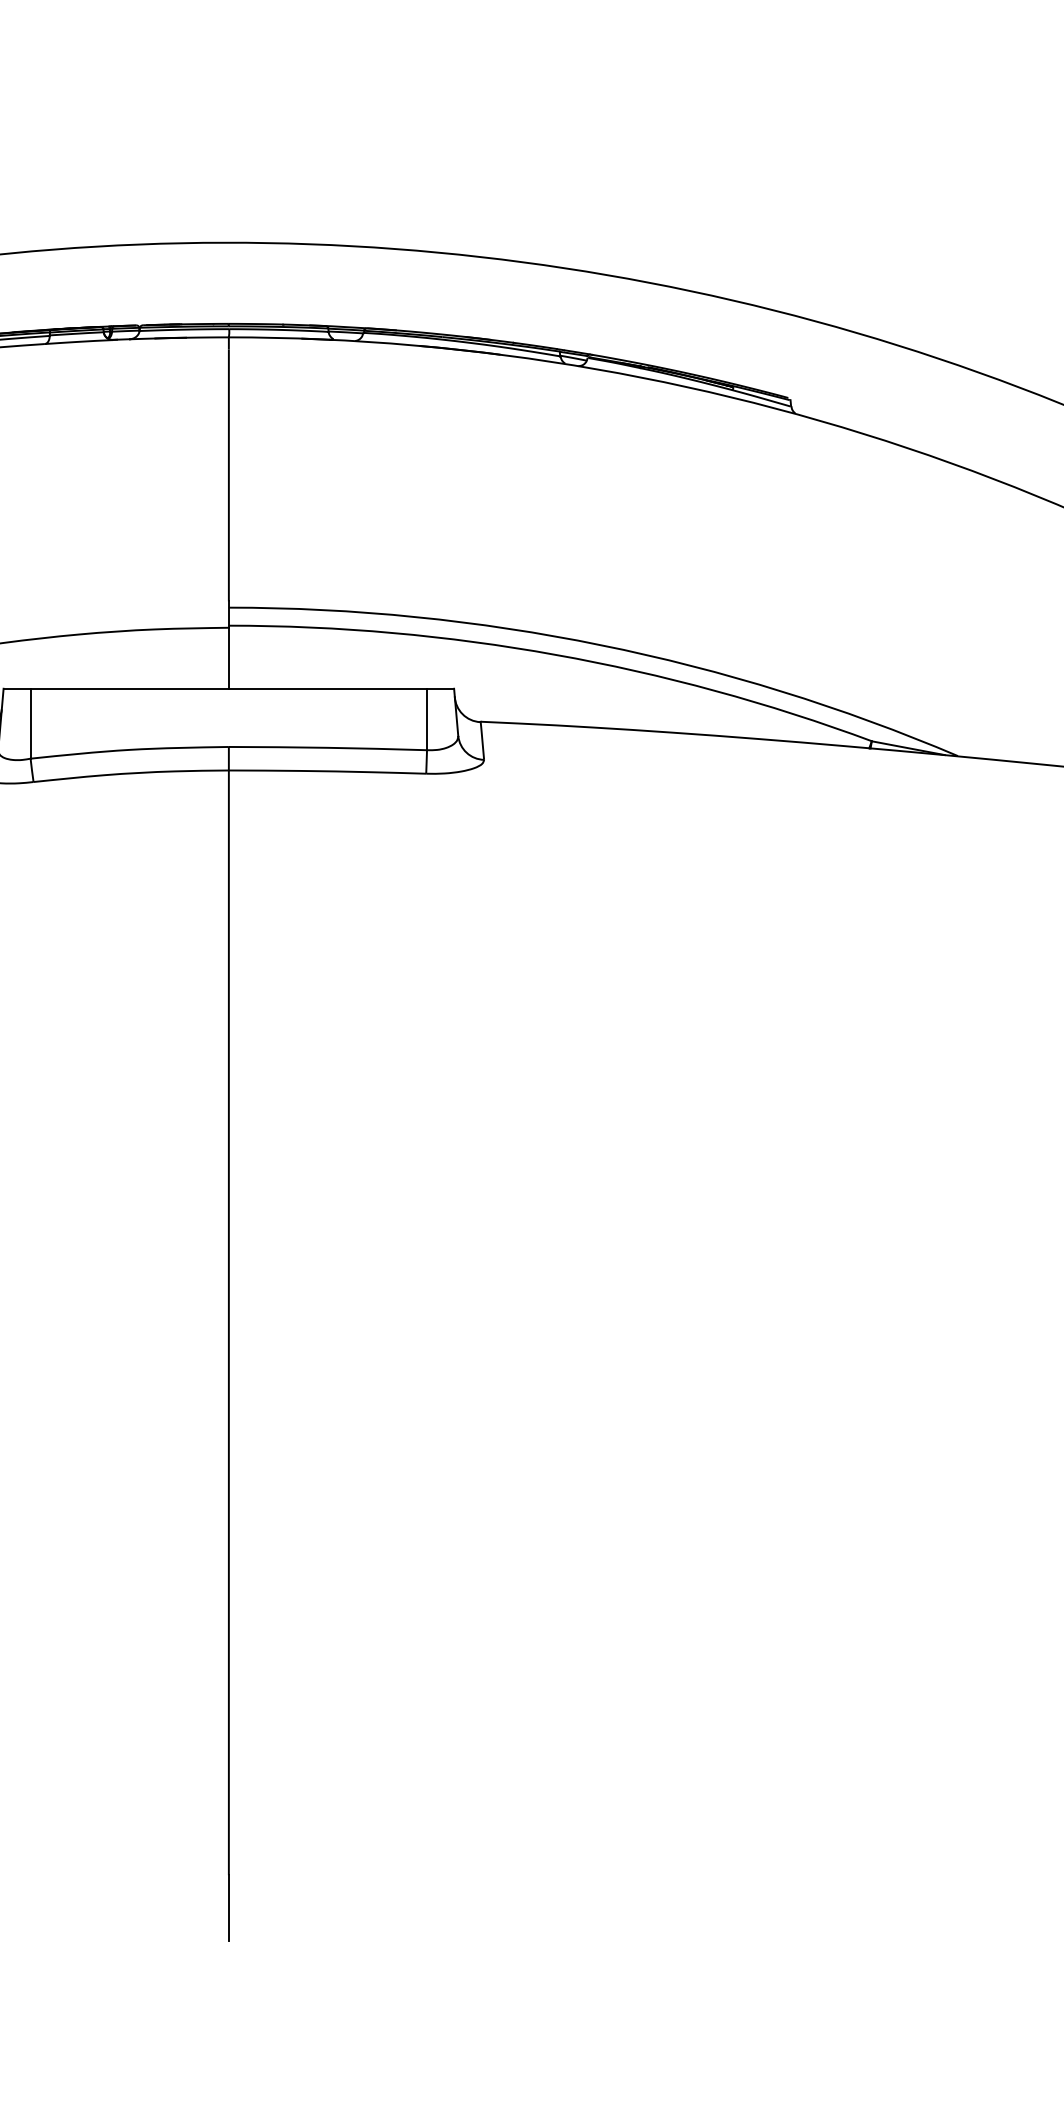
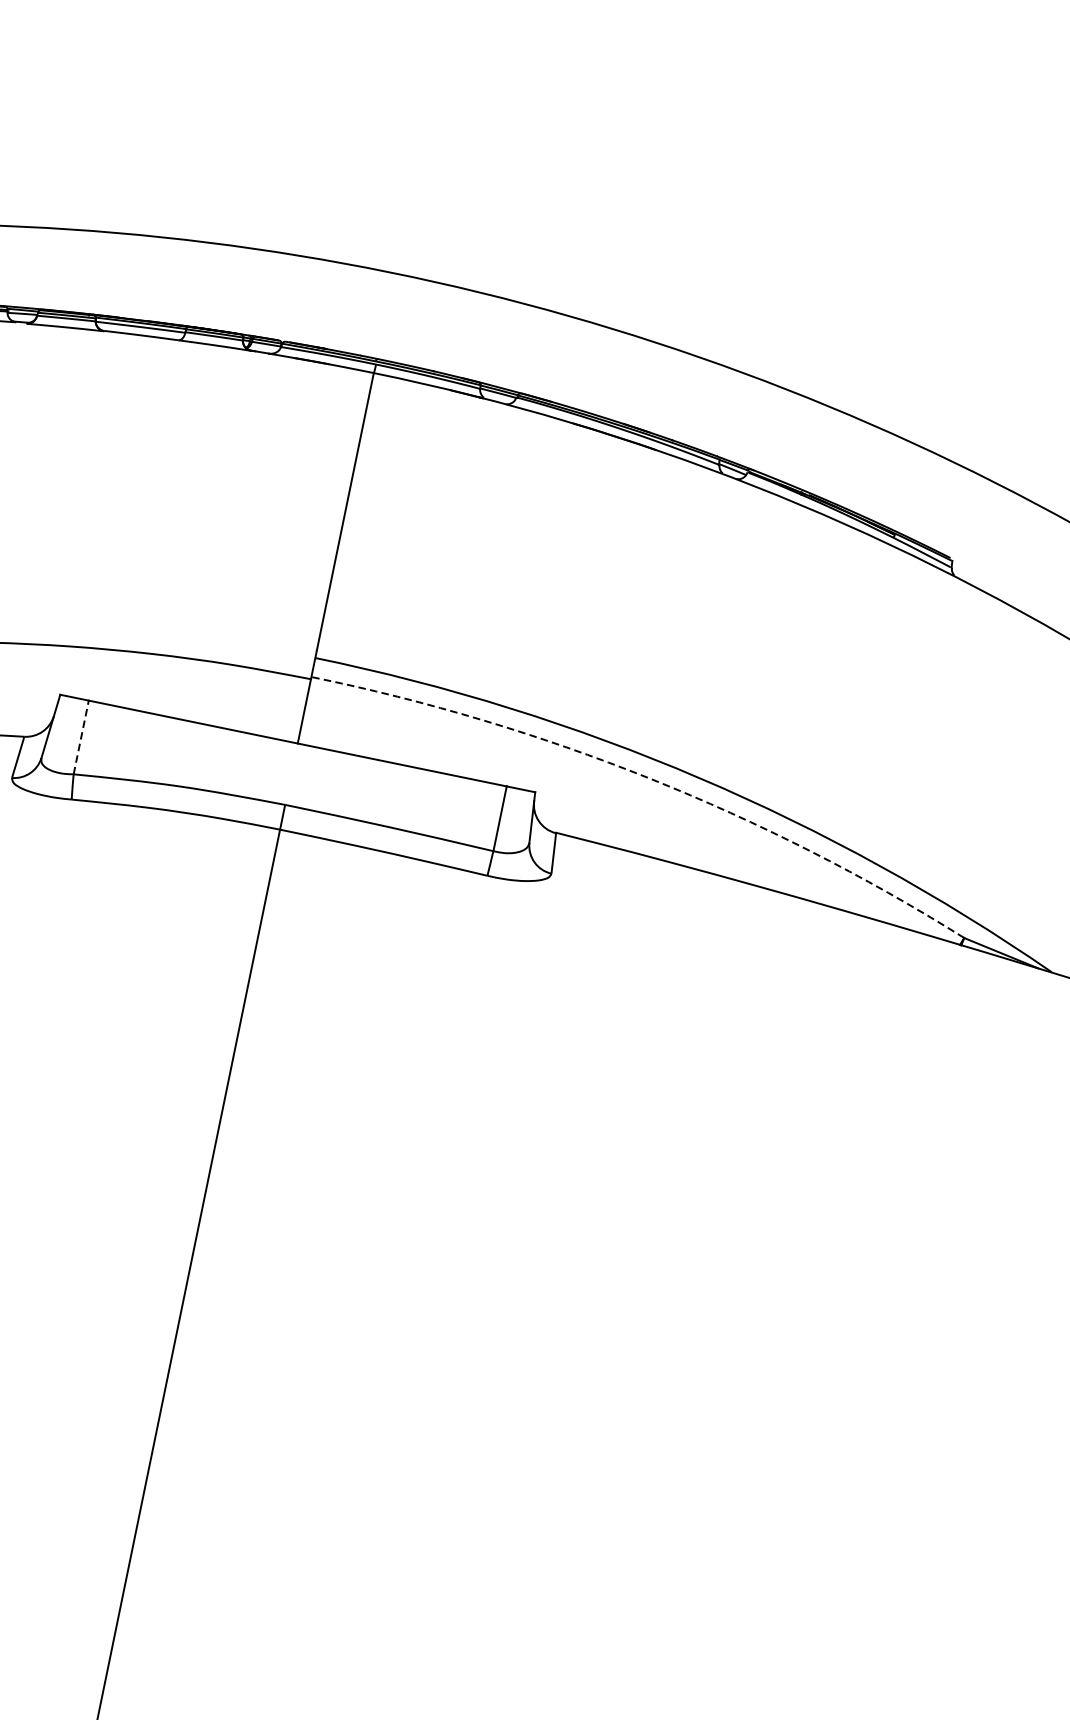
arc: (555, 654) -> (649, 778), solid -> dashed
line: (30, 723) -> (81, 737), solid -> dashed

